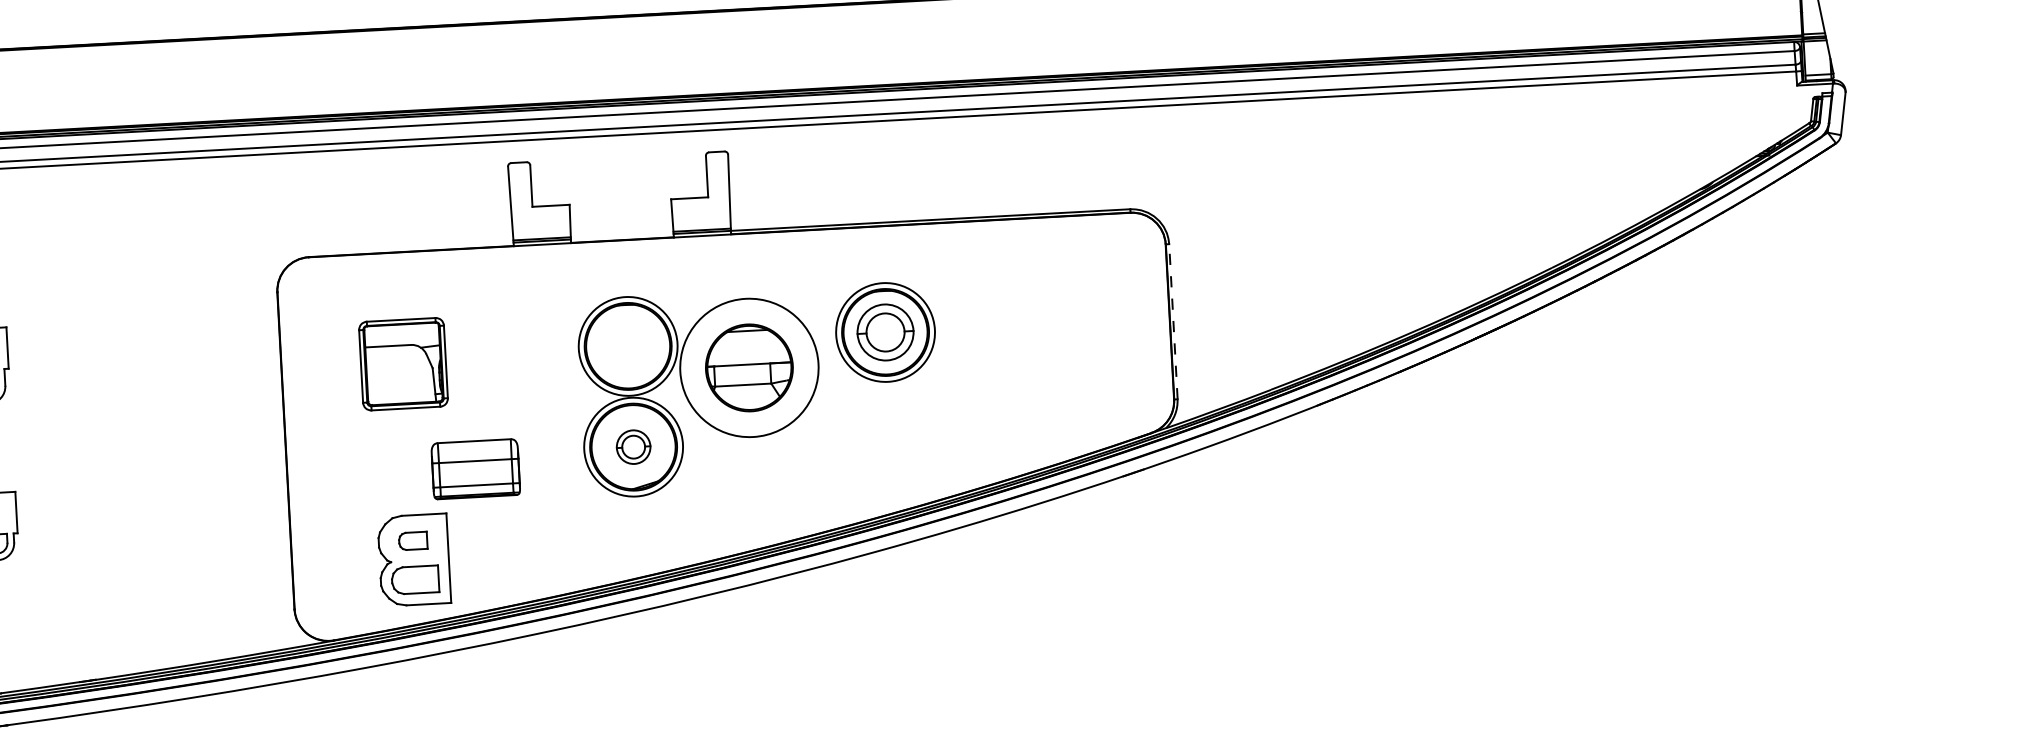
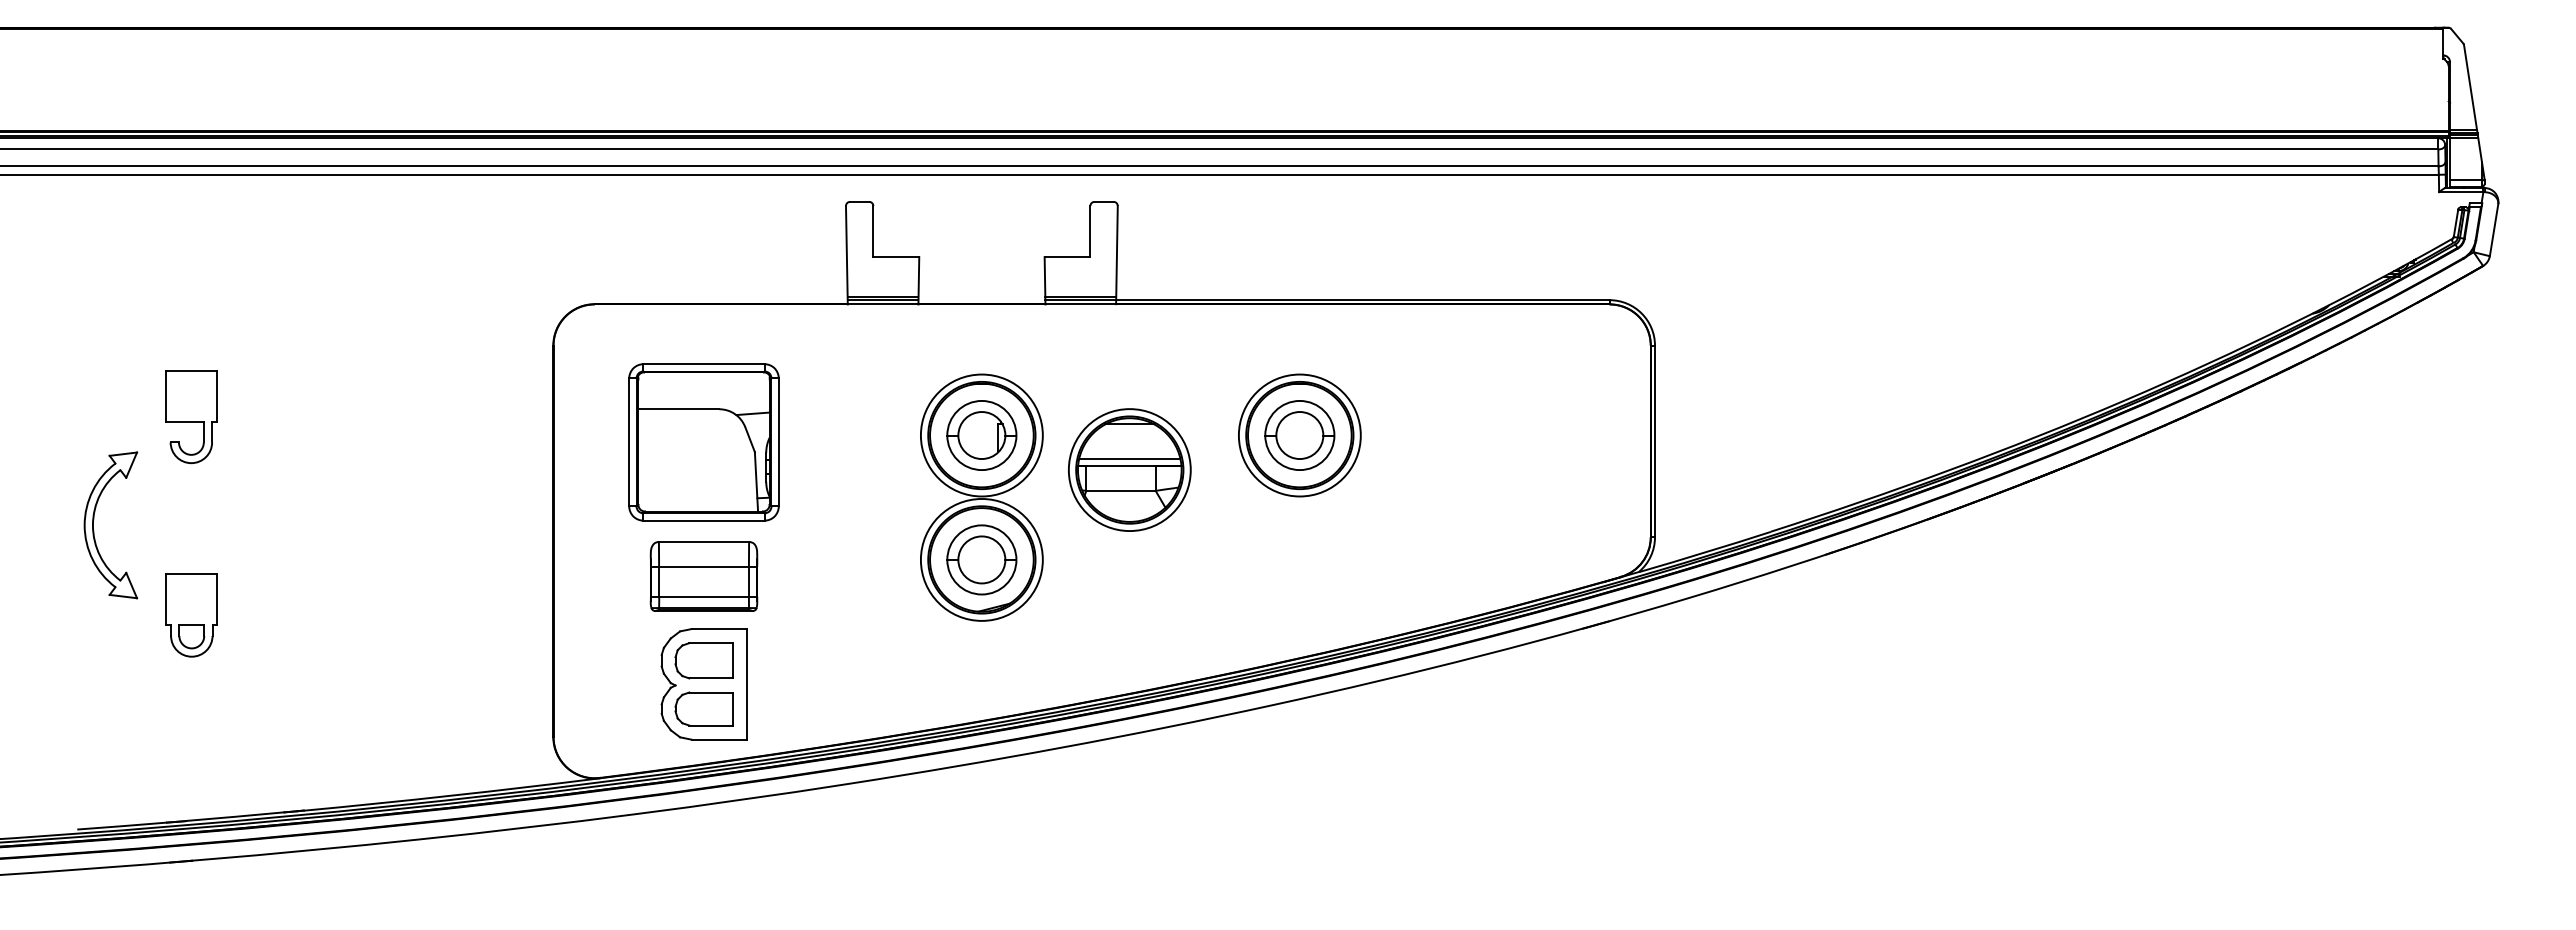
line: (1173, 321) -> (1655, 441), dashed -> solid
part: (627, 346) -> (981, 435), added
line: (748, 359) -> (1129, 459), added
part: (403, 364) -> (703, 442), size x1.43
circle: (749, 368) -> (1129, 470), size x0.71
part: (633, 446) -> (981, 559), size x1.67
part: (475, 469) -> (703, 576), moved
part: (412, 540) -> (703, 660), size x1.67

